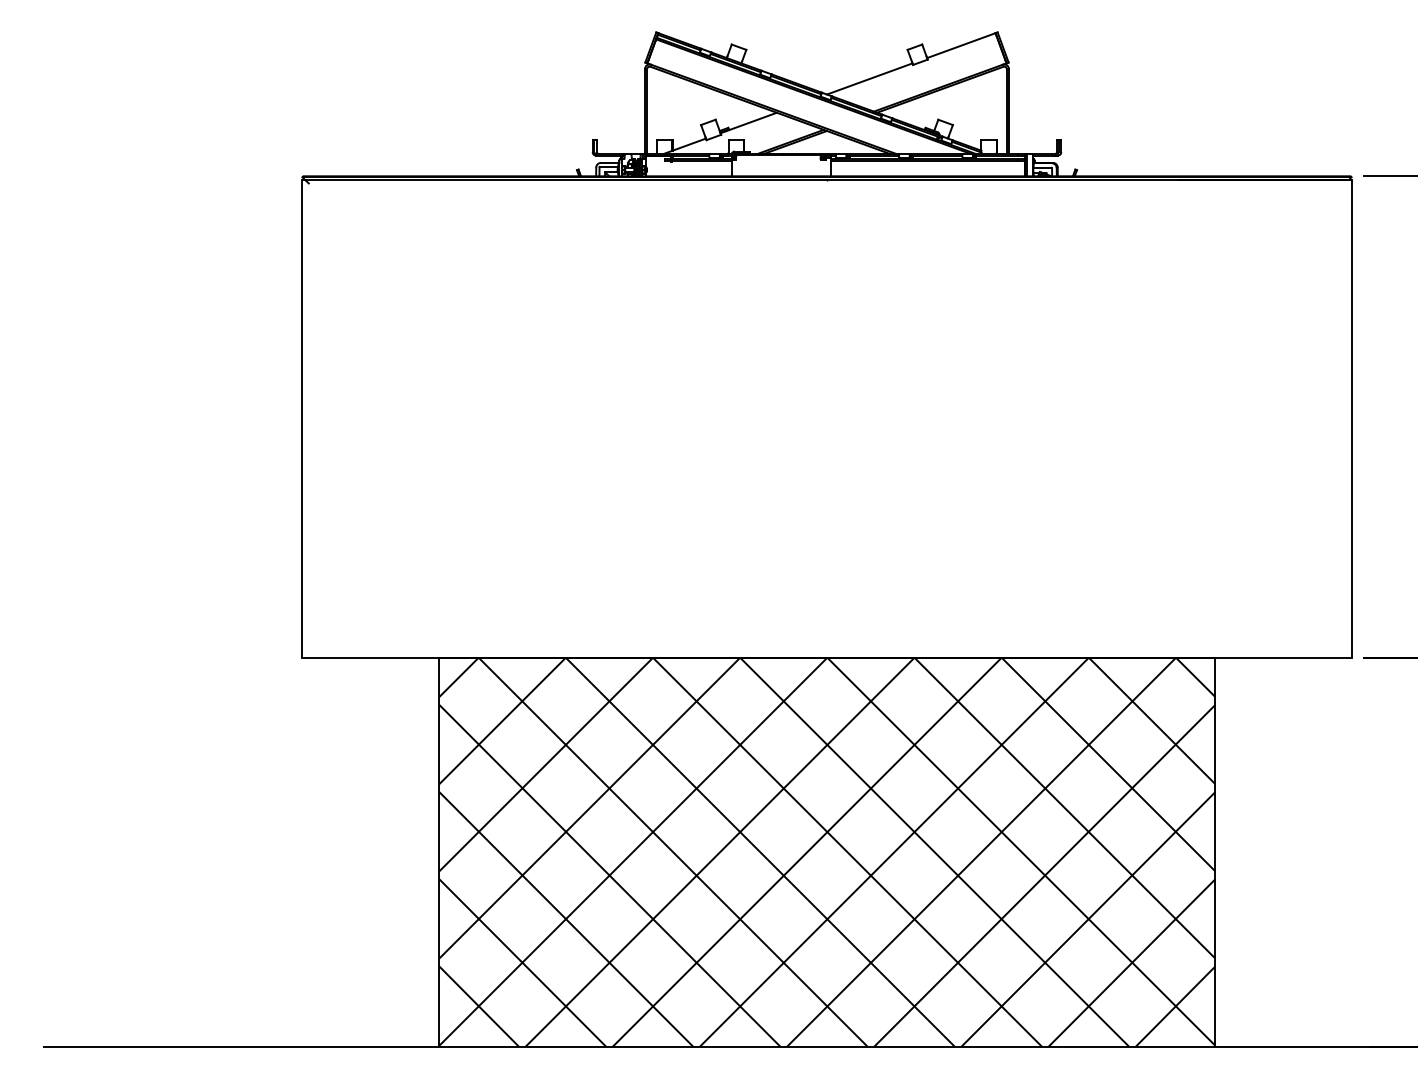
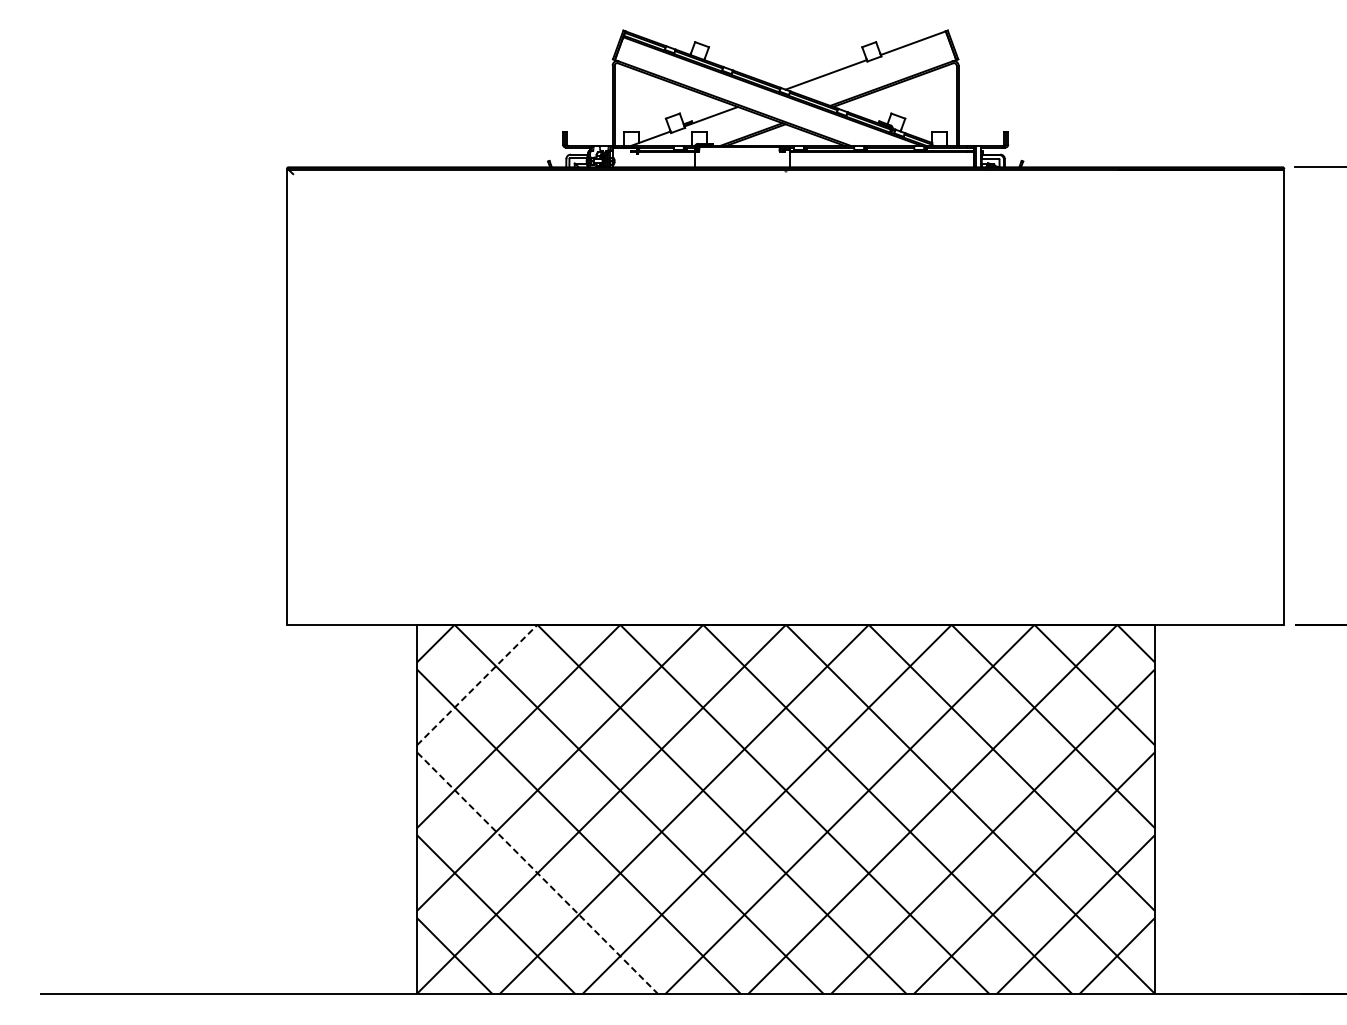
line: (502, 720) -> (477, 684), solid -> dashed
line: (566, 919) -> (538, 873), solid -> dashed

